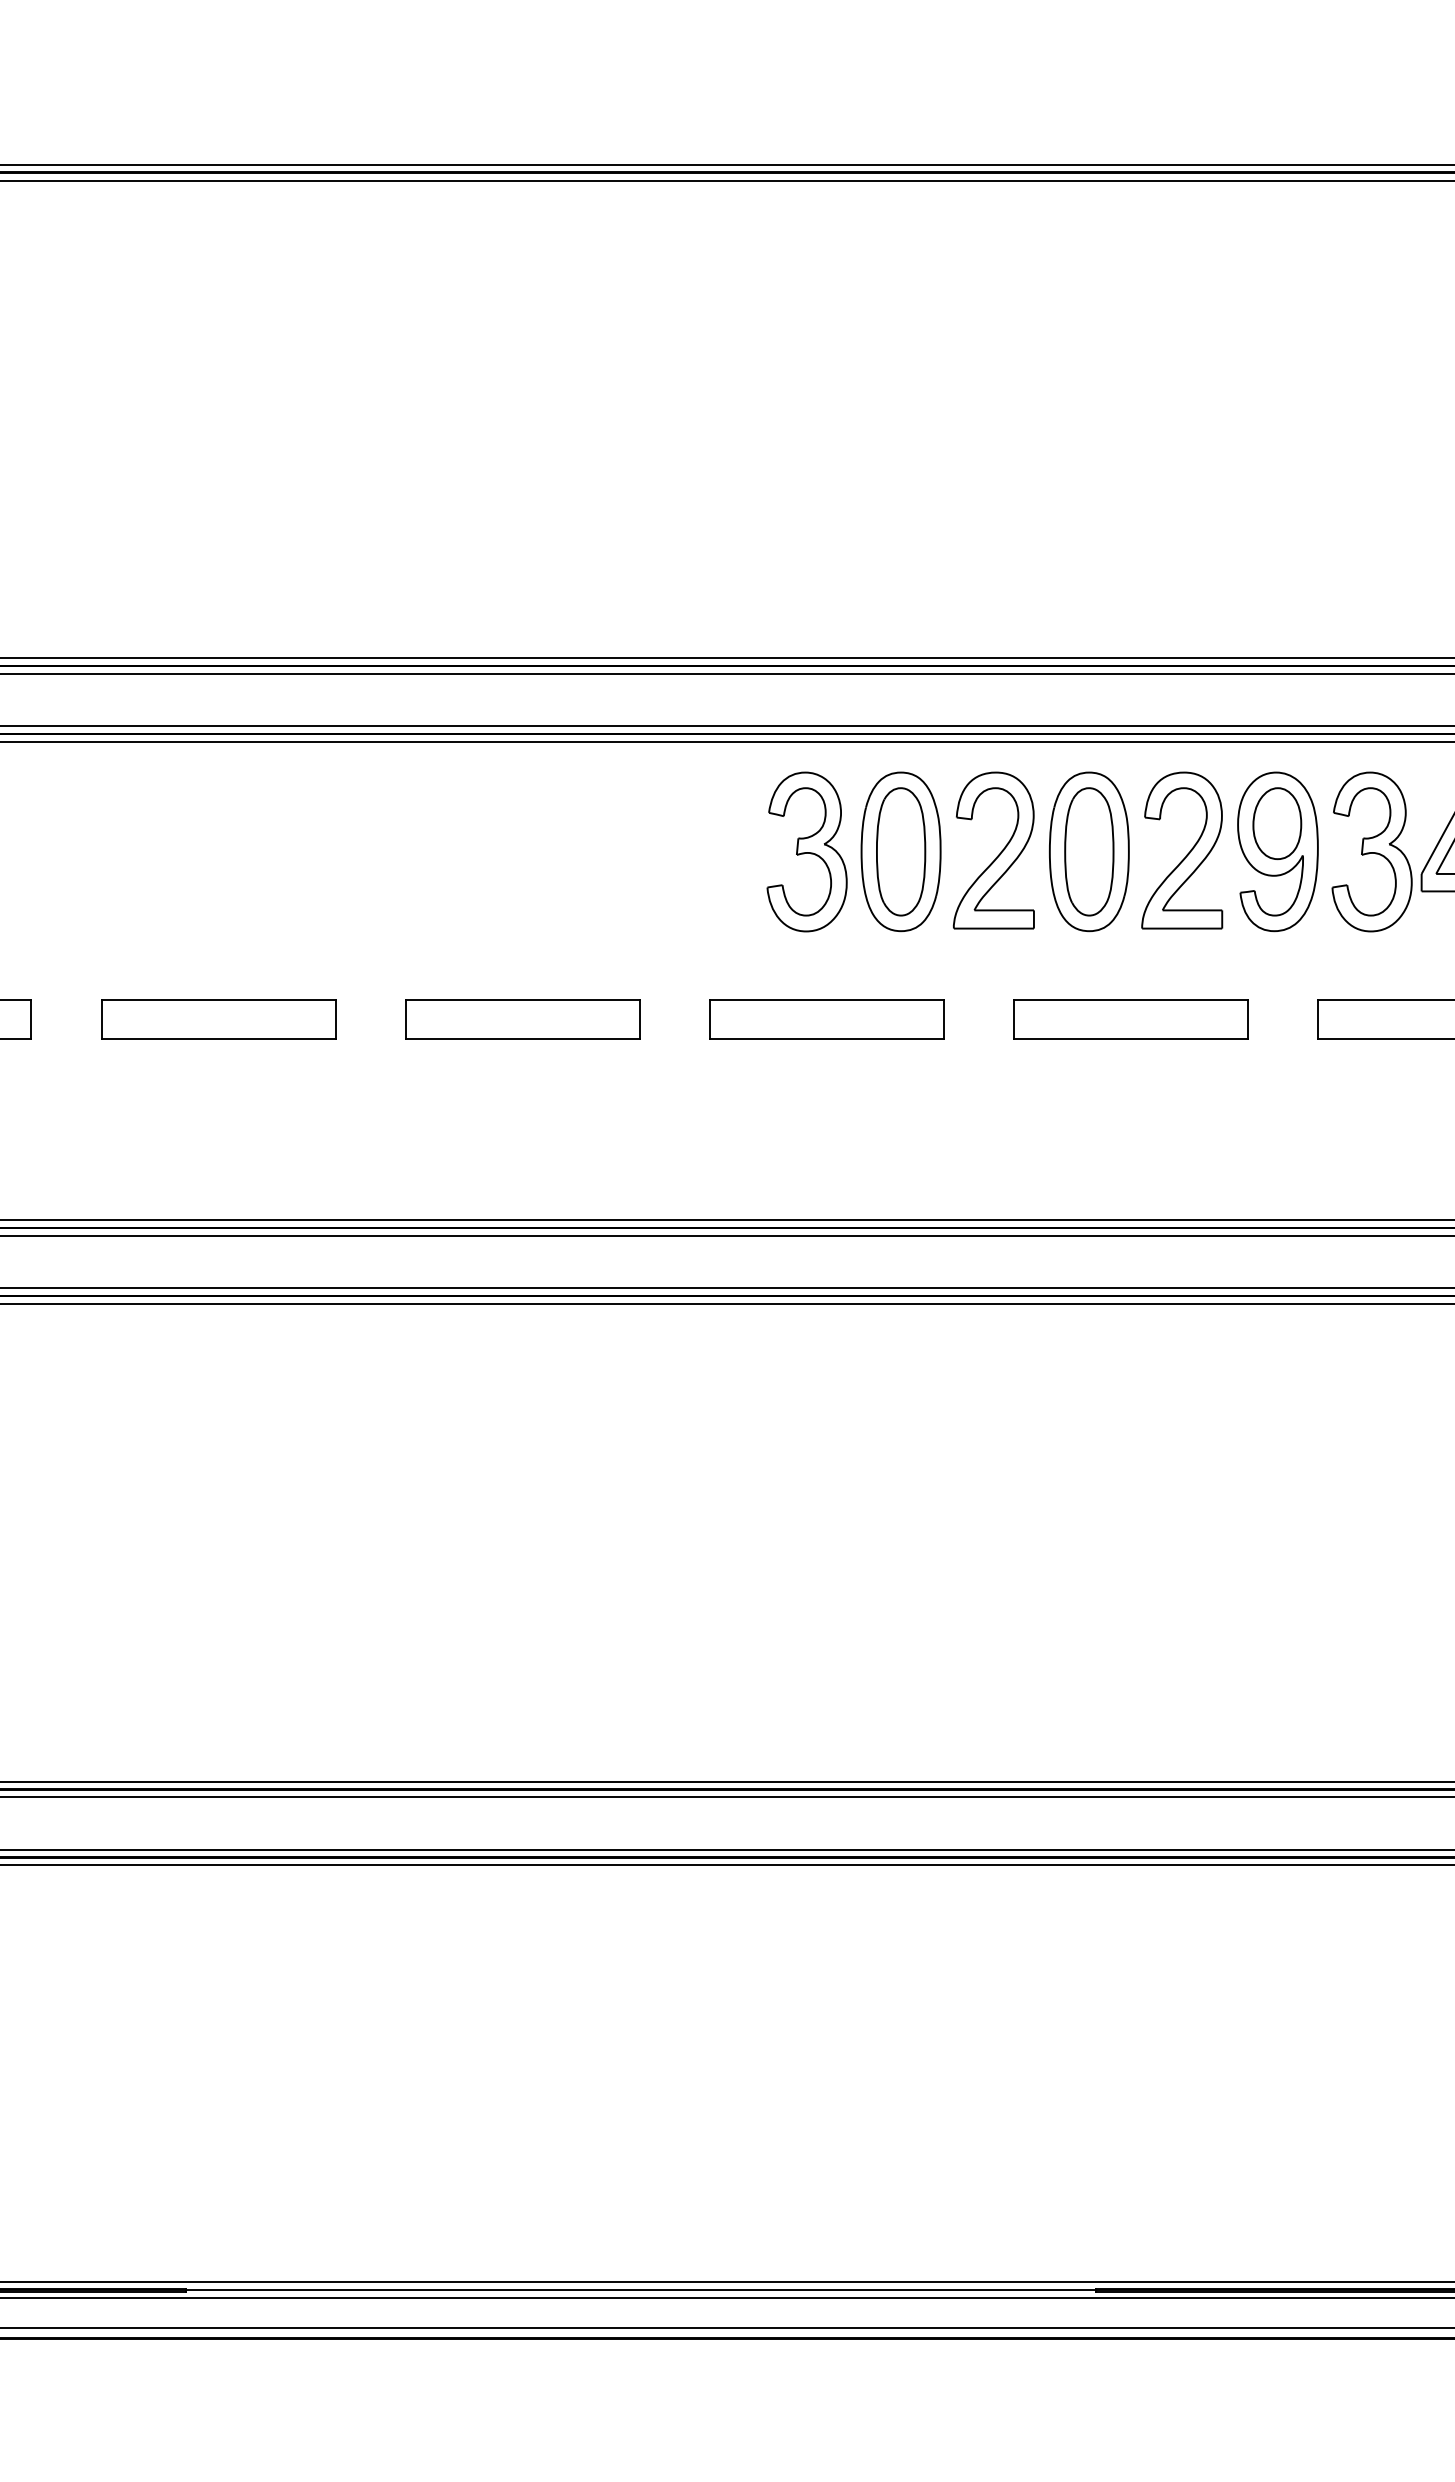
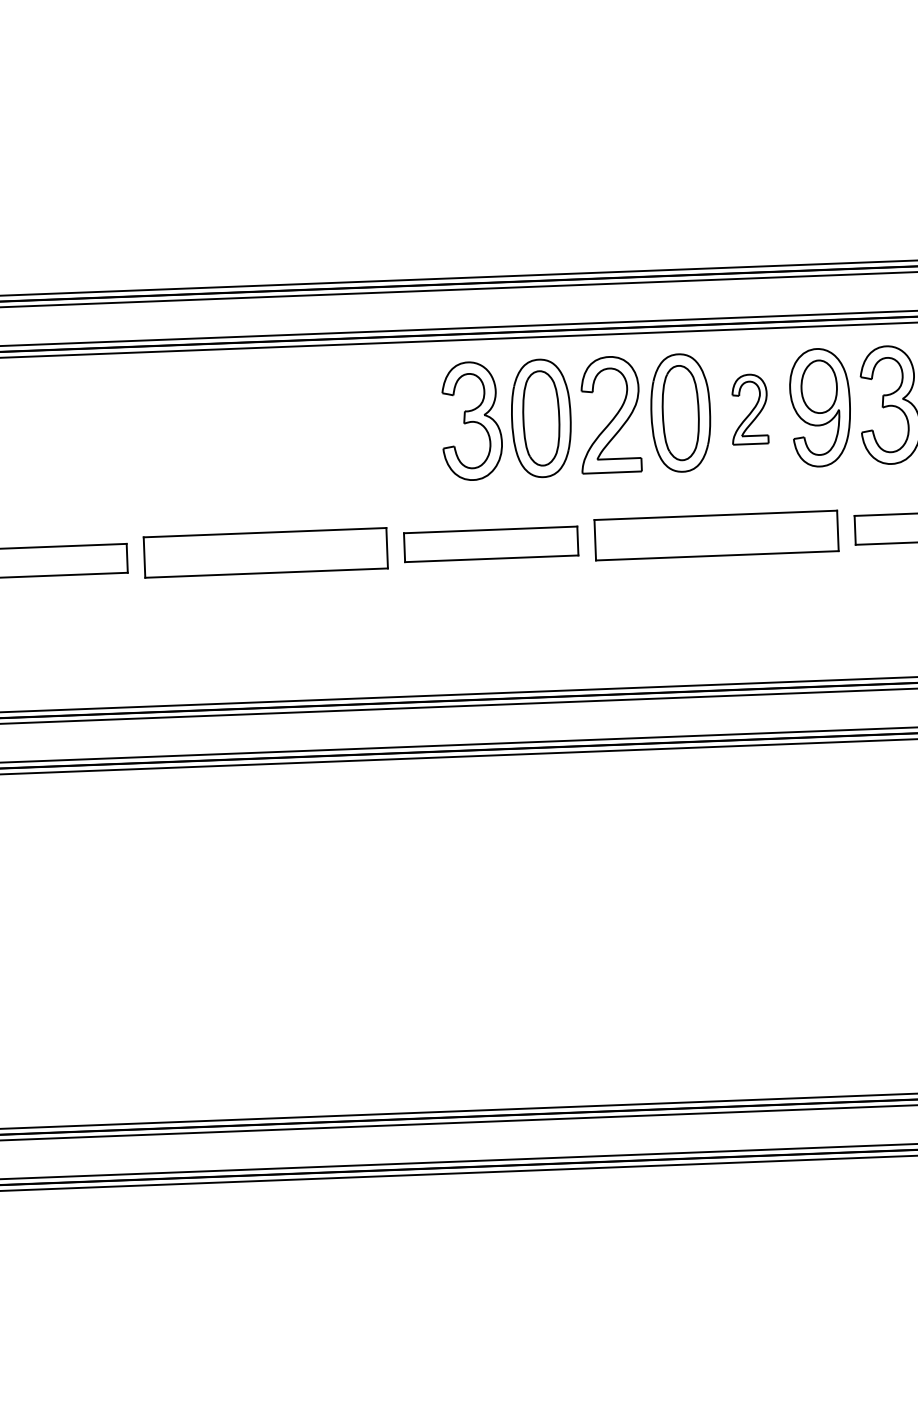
part: (1182, 850) -> (749, 409), size x0.6
part: (522, 1019) -> (265, 553), size x1.4
part: (1130, 1019) -> (716, 536), size x1.4

